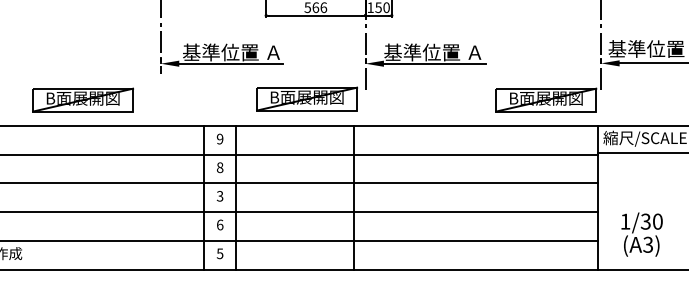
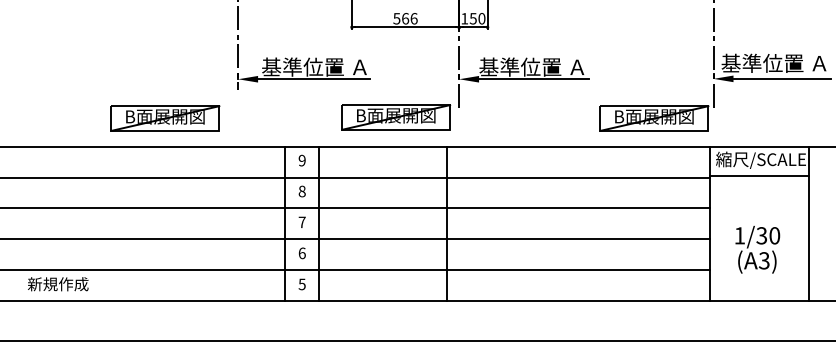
part: (83, 100) -> (165, 118), moved
text: (219, 196) -> (301, 222), 3 -> 7
text: (641, 234) -> (757, 249), moved

